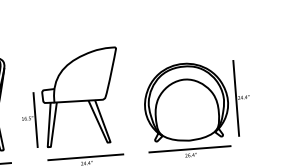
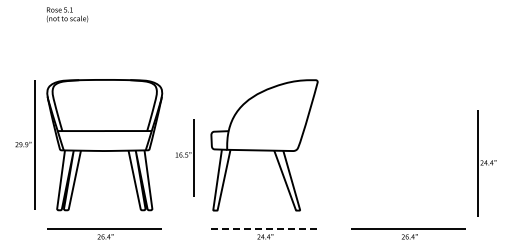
part: (186, 102) -> (408, 163), removed
part: (28, 120) -> (184, 157), moved
line: (86, 157) -> (265, 228), solid -> dashed

